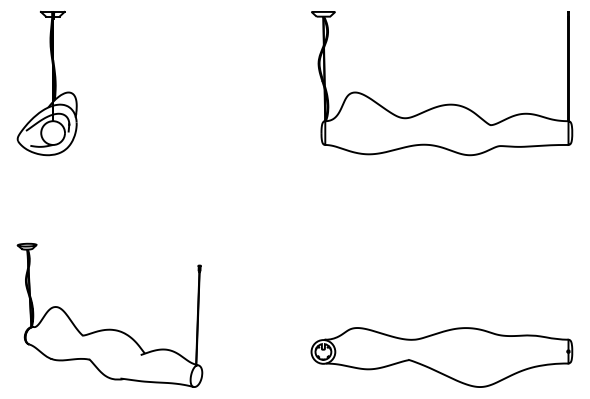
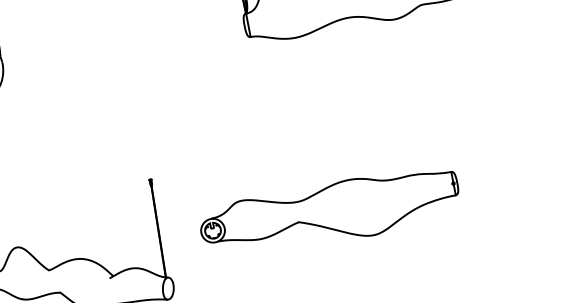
part: (441, 357) -> (330, 213), moved

